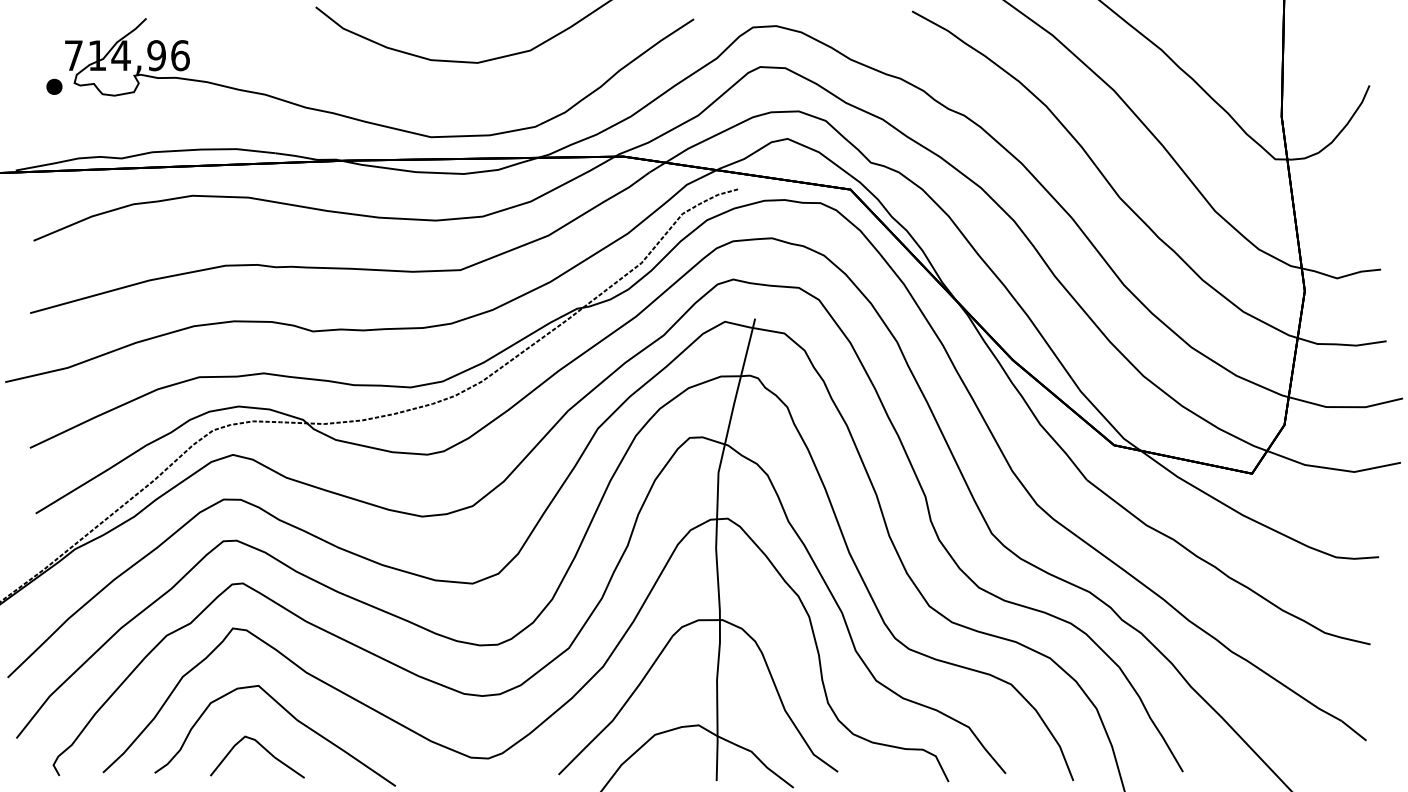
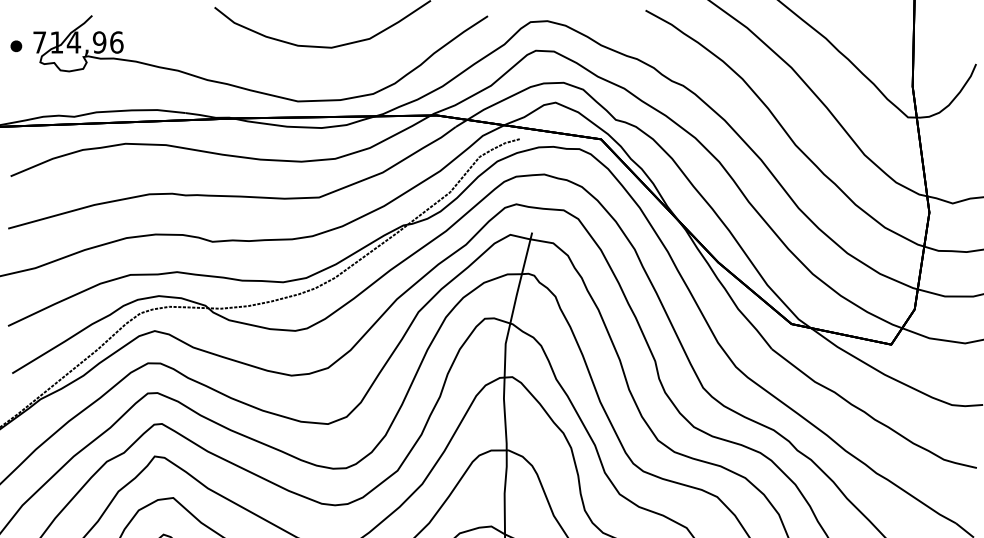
part: (54, 86) -> (16, 46), moved

